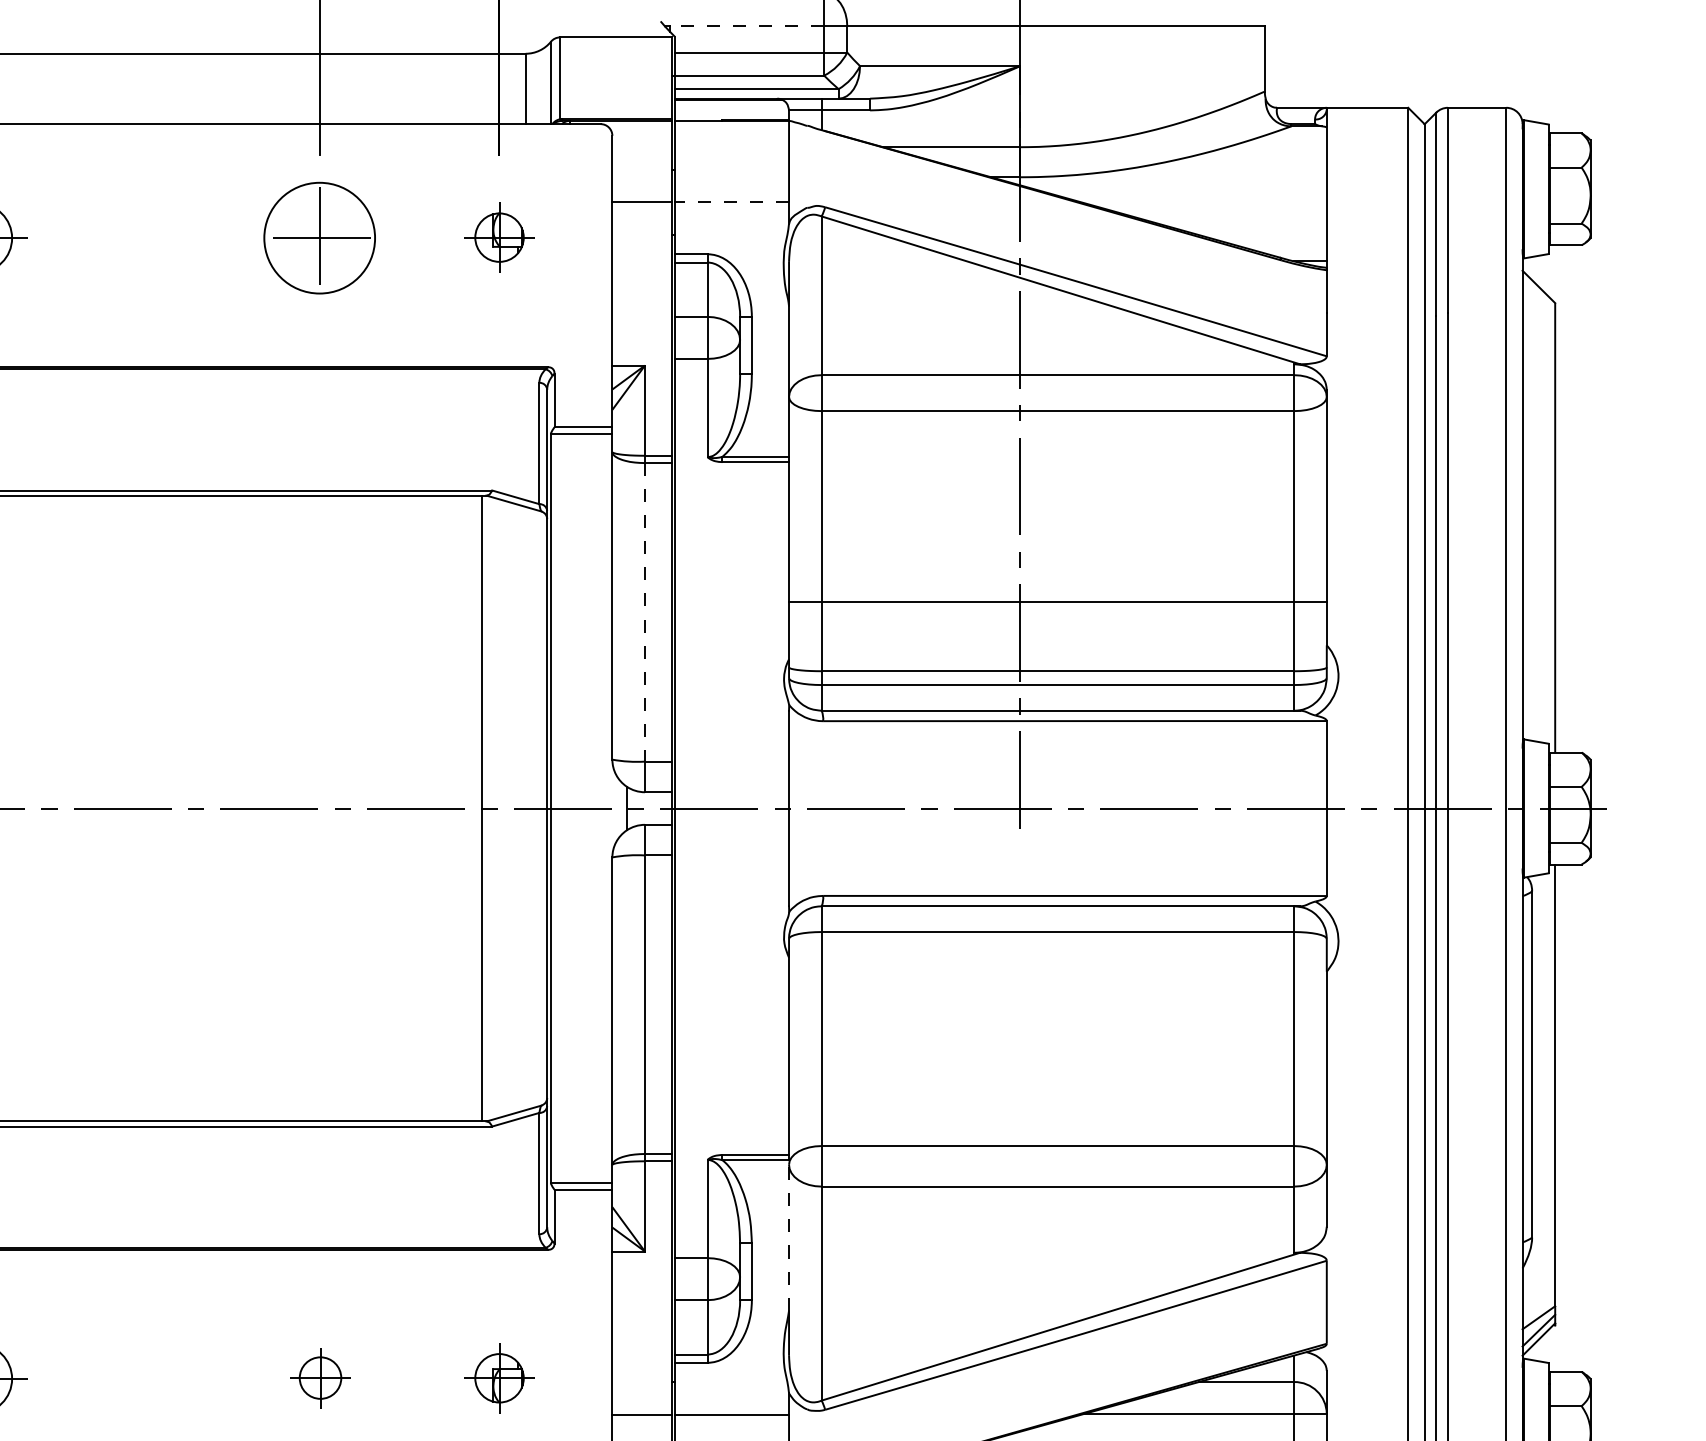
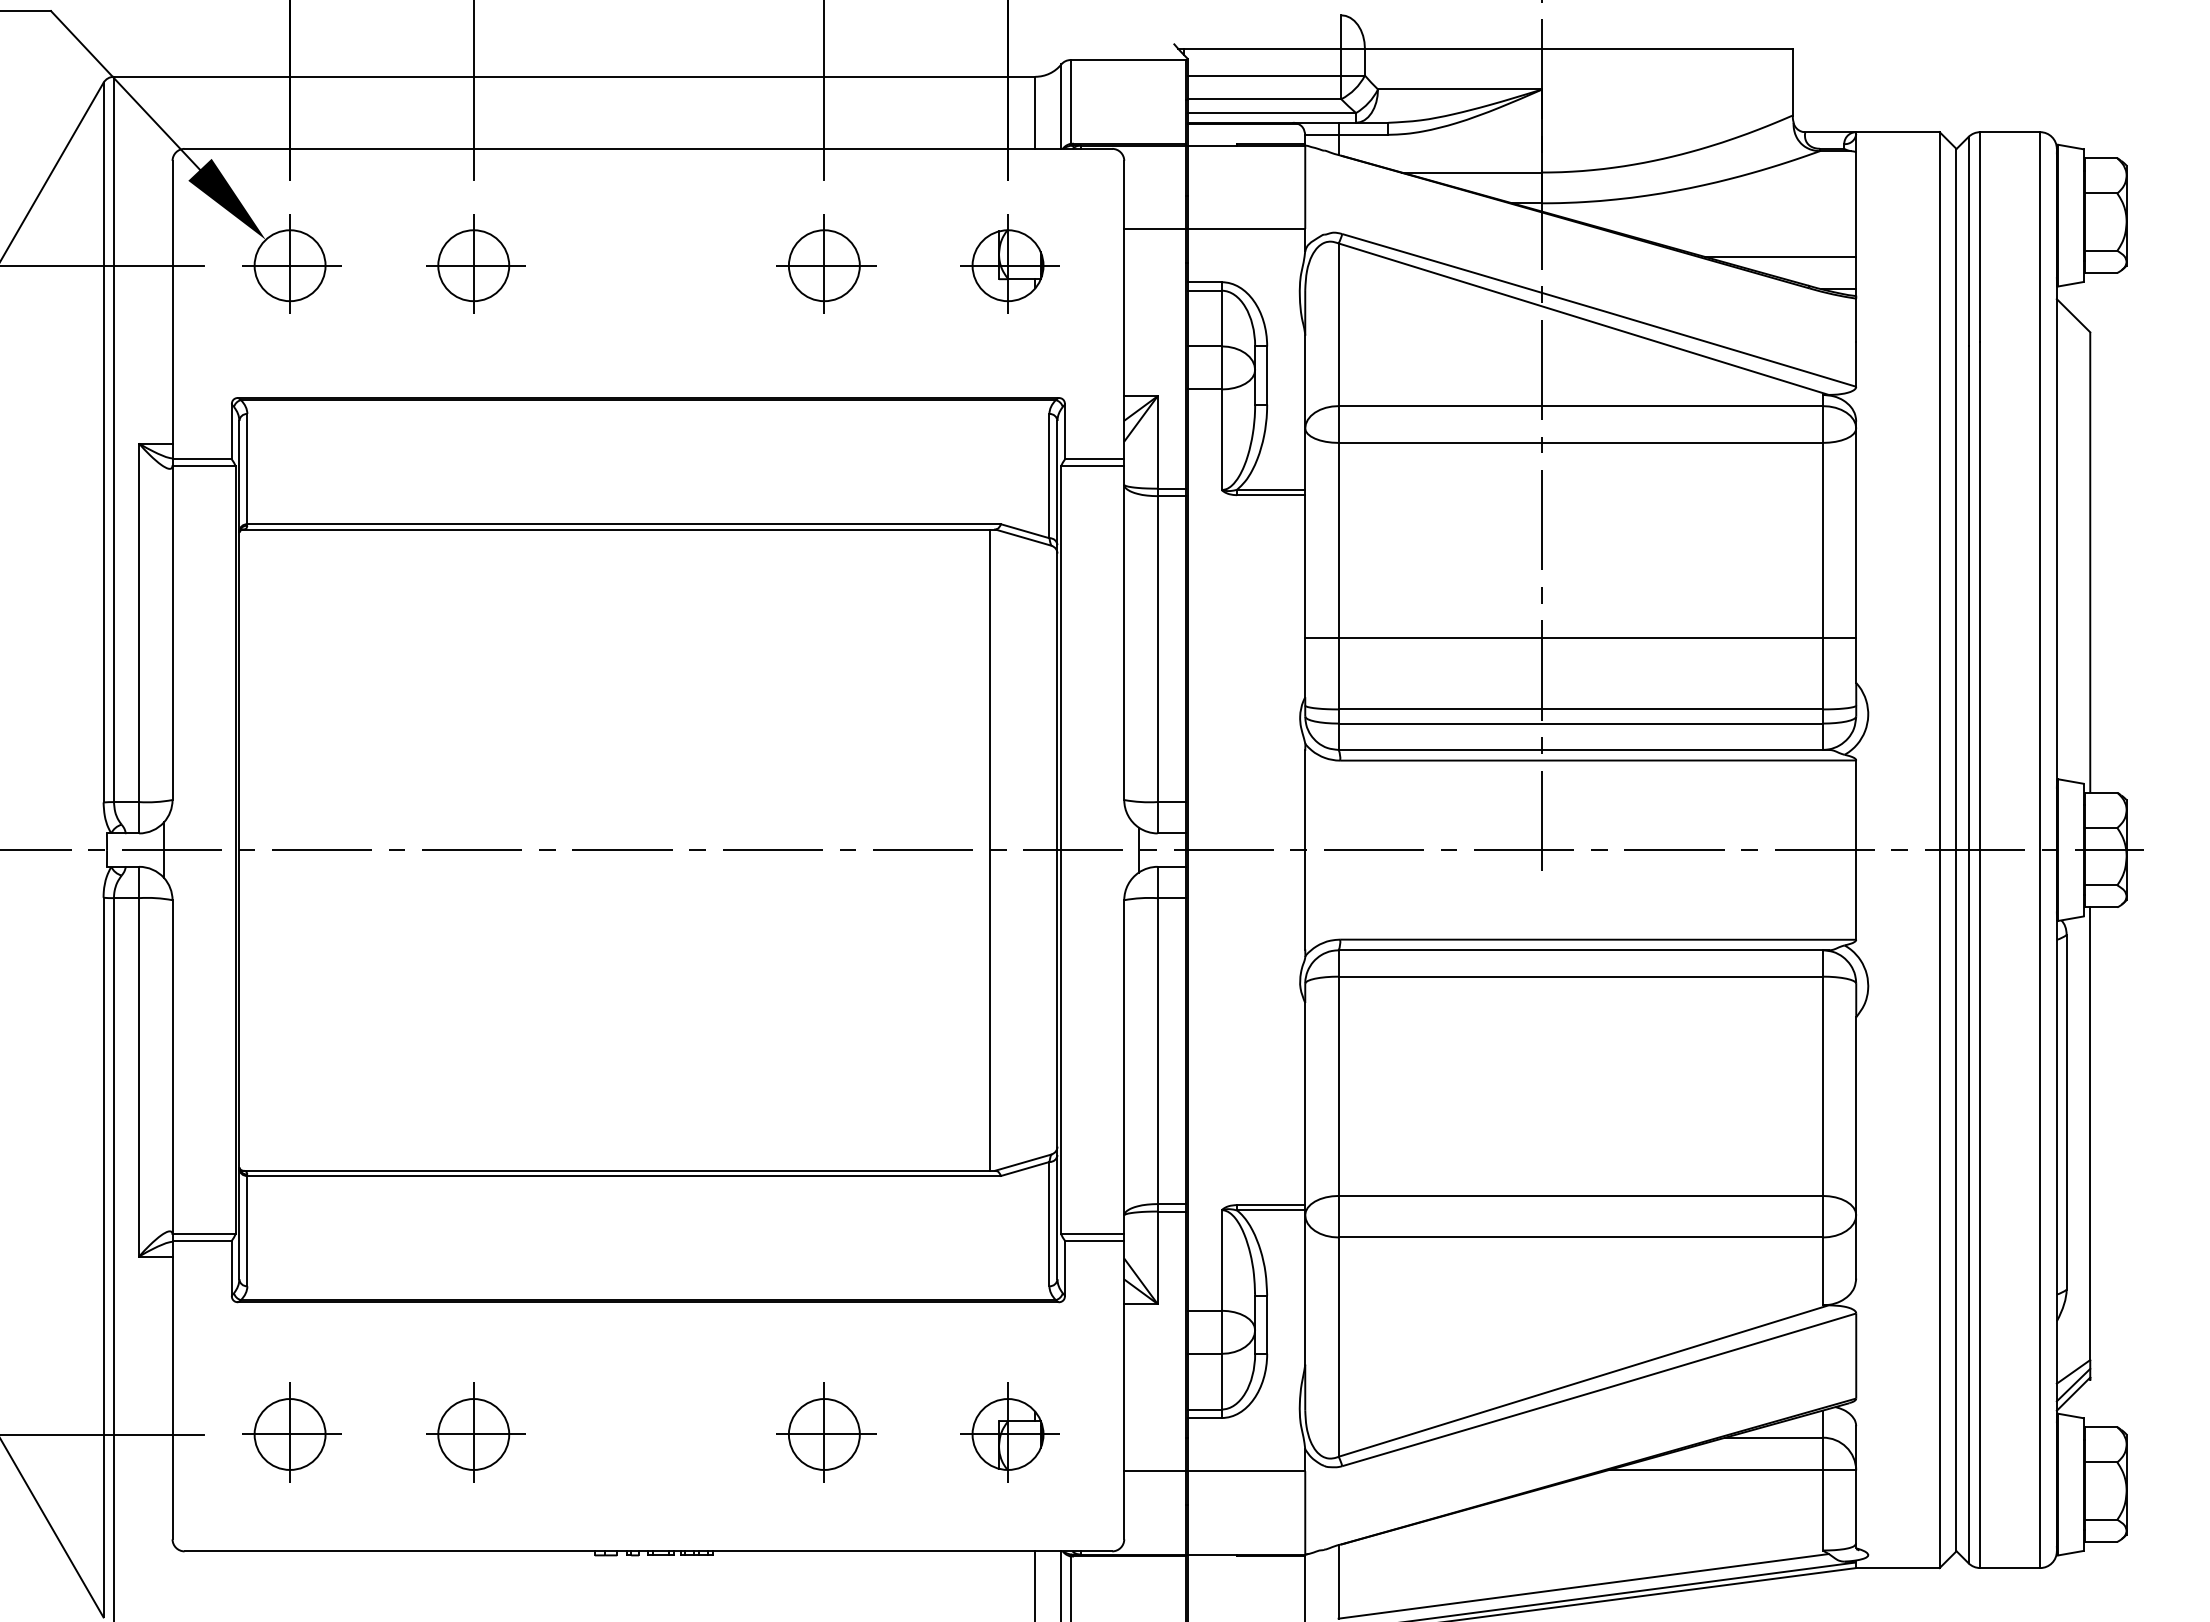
line: (747, 26) -> (1262, 48), dashed -> solid
line: (731, 202) -> (1246, 229), dashed -> solid
line: (1252, 229) -> (1780, 256), added
part: (500, 235) -> (1009, 263), size x1.43
circle: (318, 237) -> (823, 265), size x0.62
line: (644, 612) -> (1157, 649), dashed -> solid
line: (789, 1235) -> (1305, 1287), dashed -> solid
part: (321, 1376) -> (826, 1432), size x1.67
part: (500, 1376) -> (1009, 1432), size x1.43

